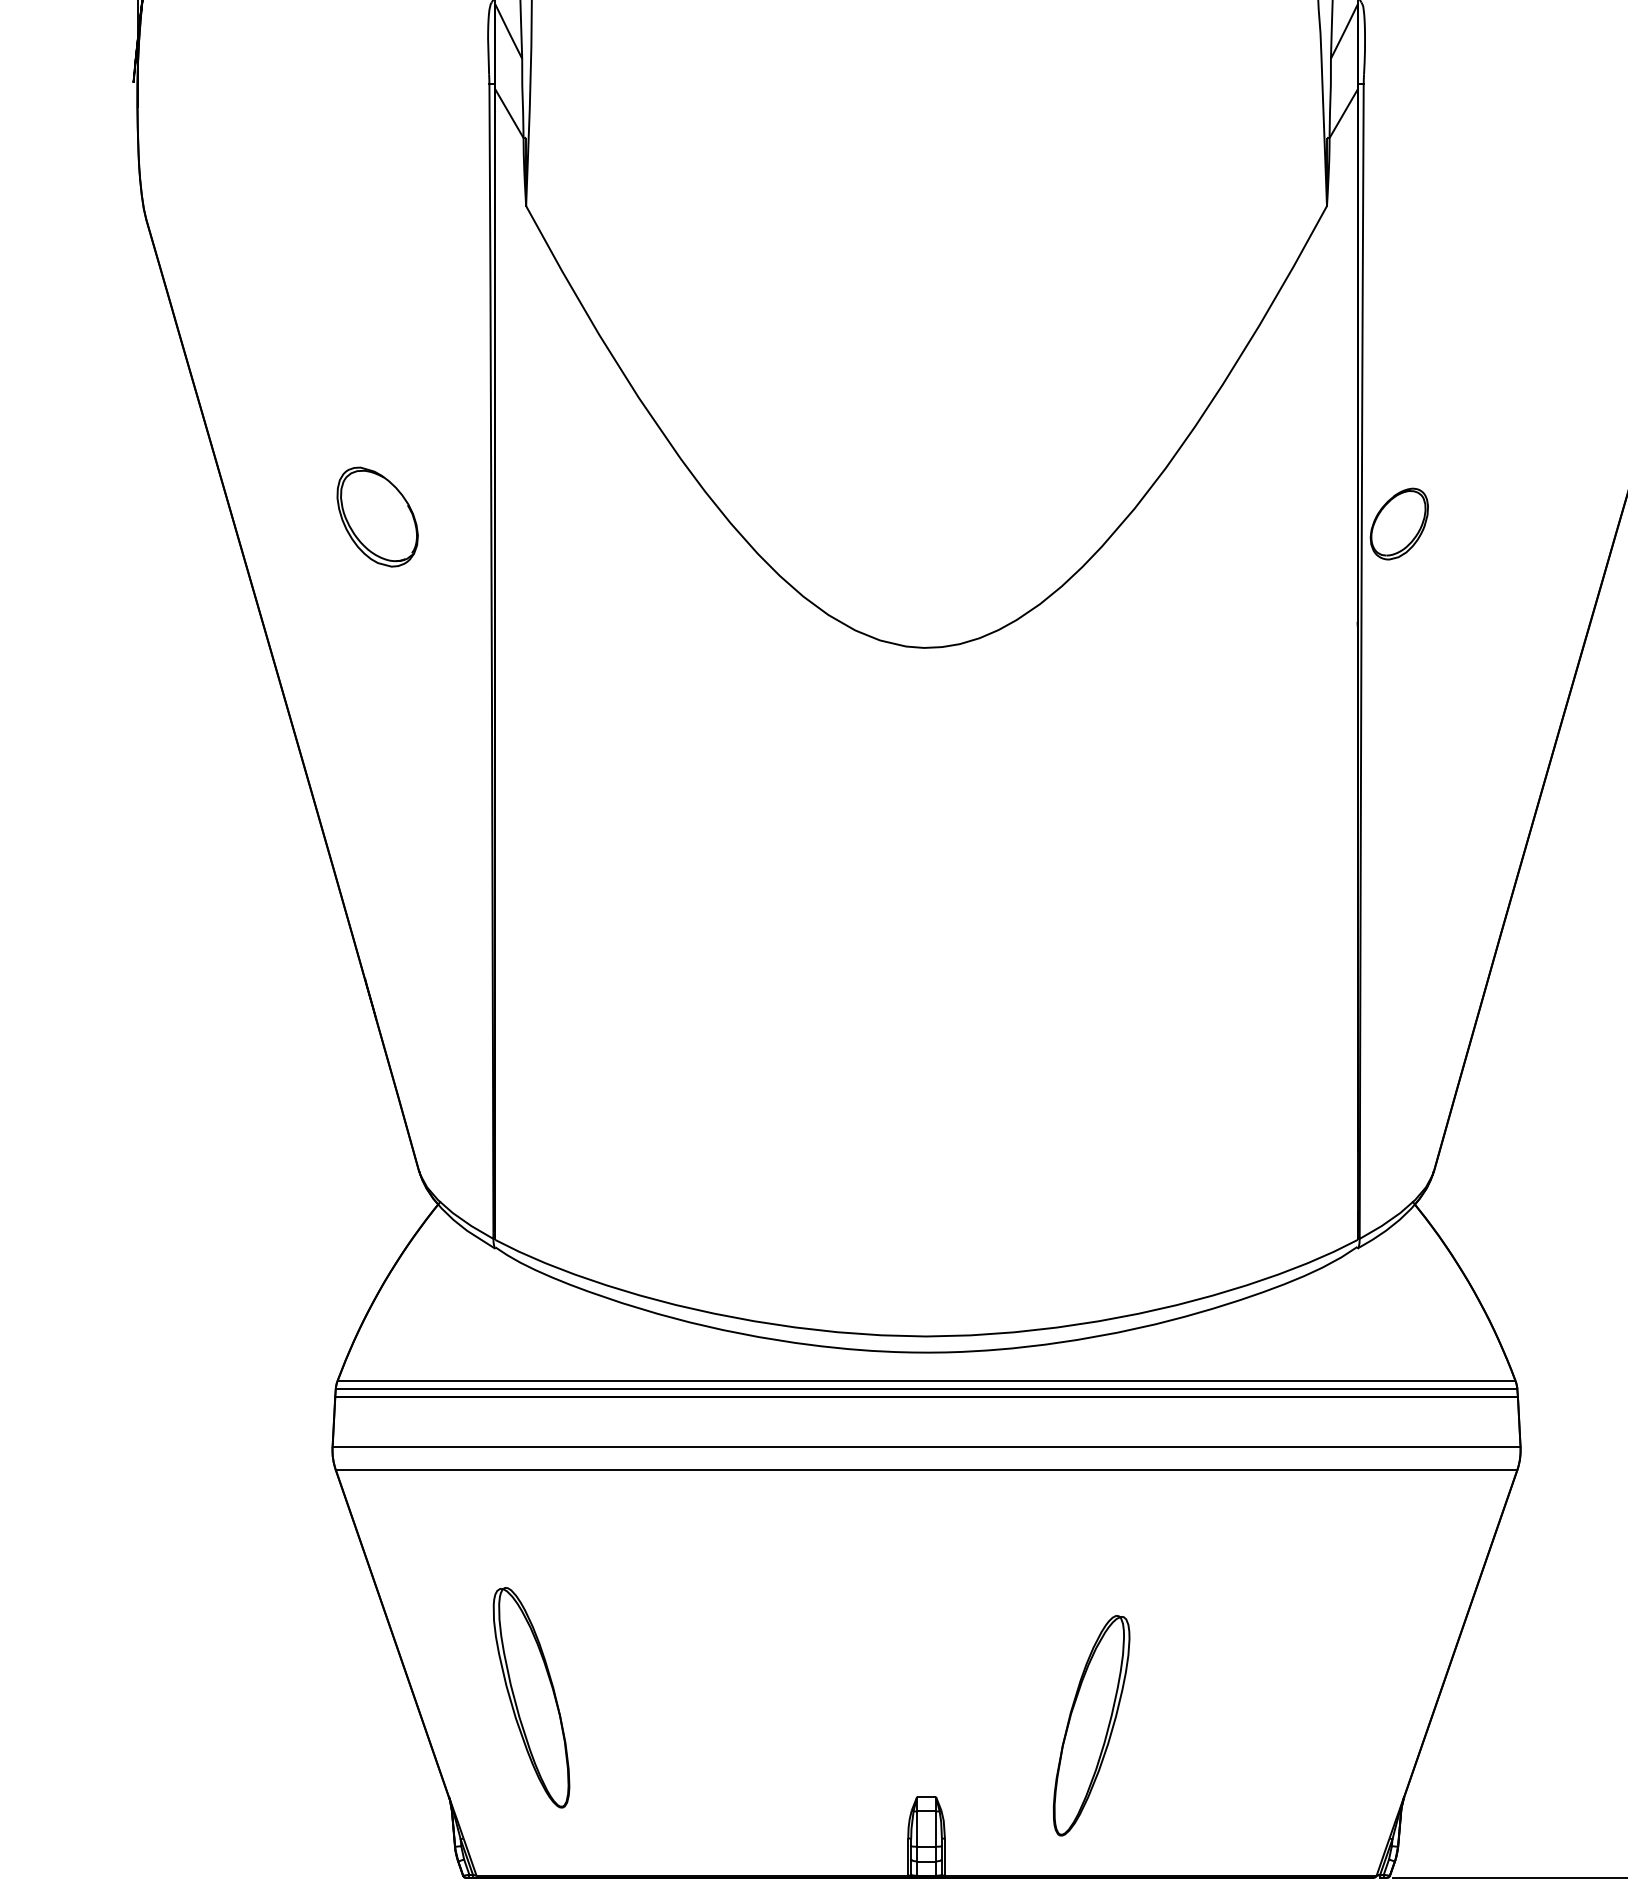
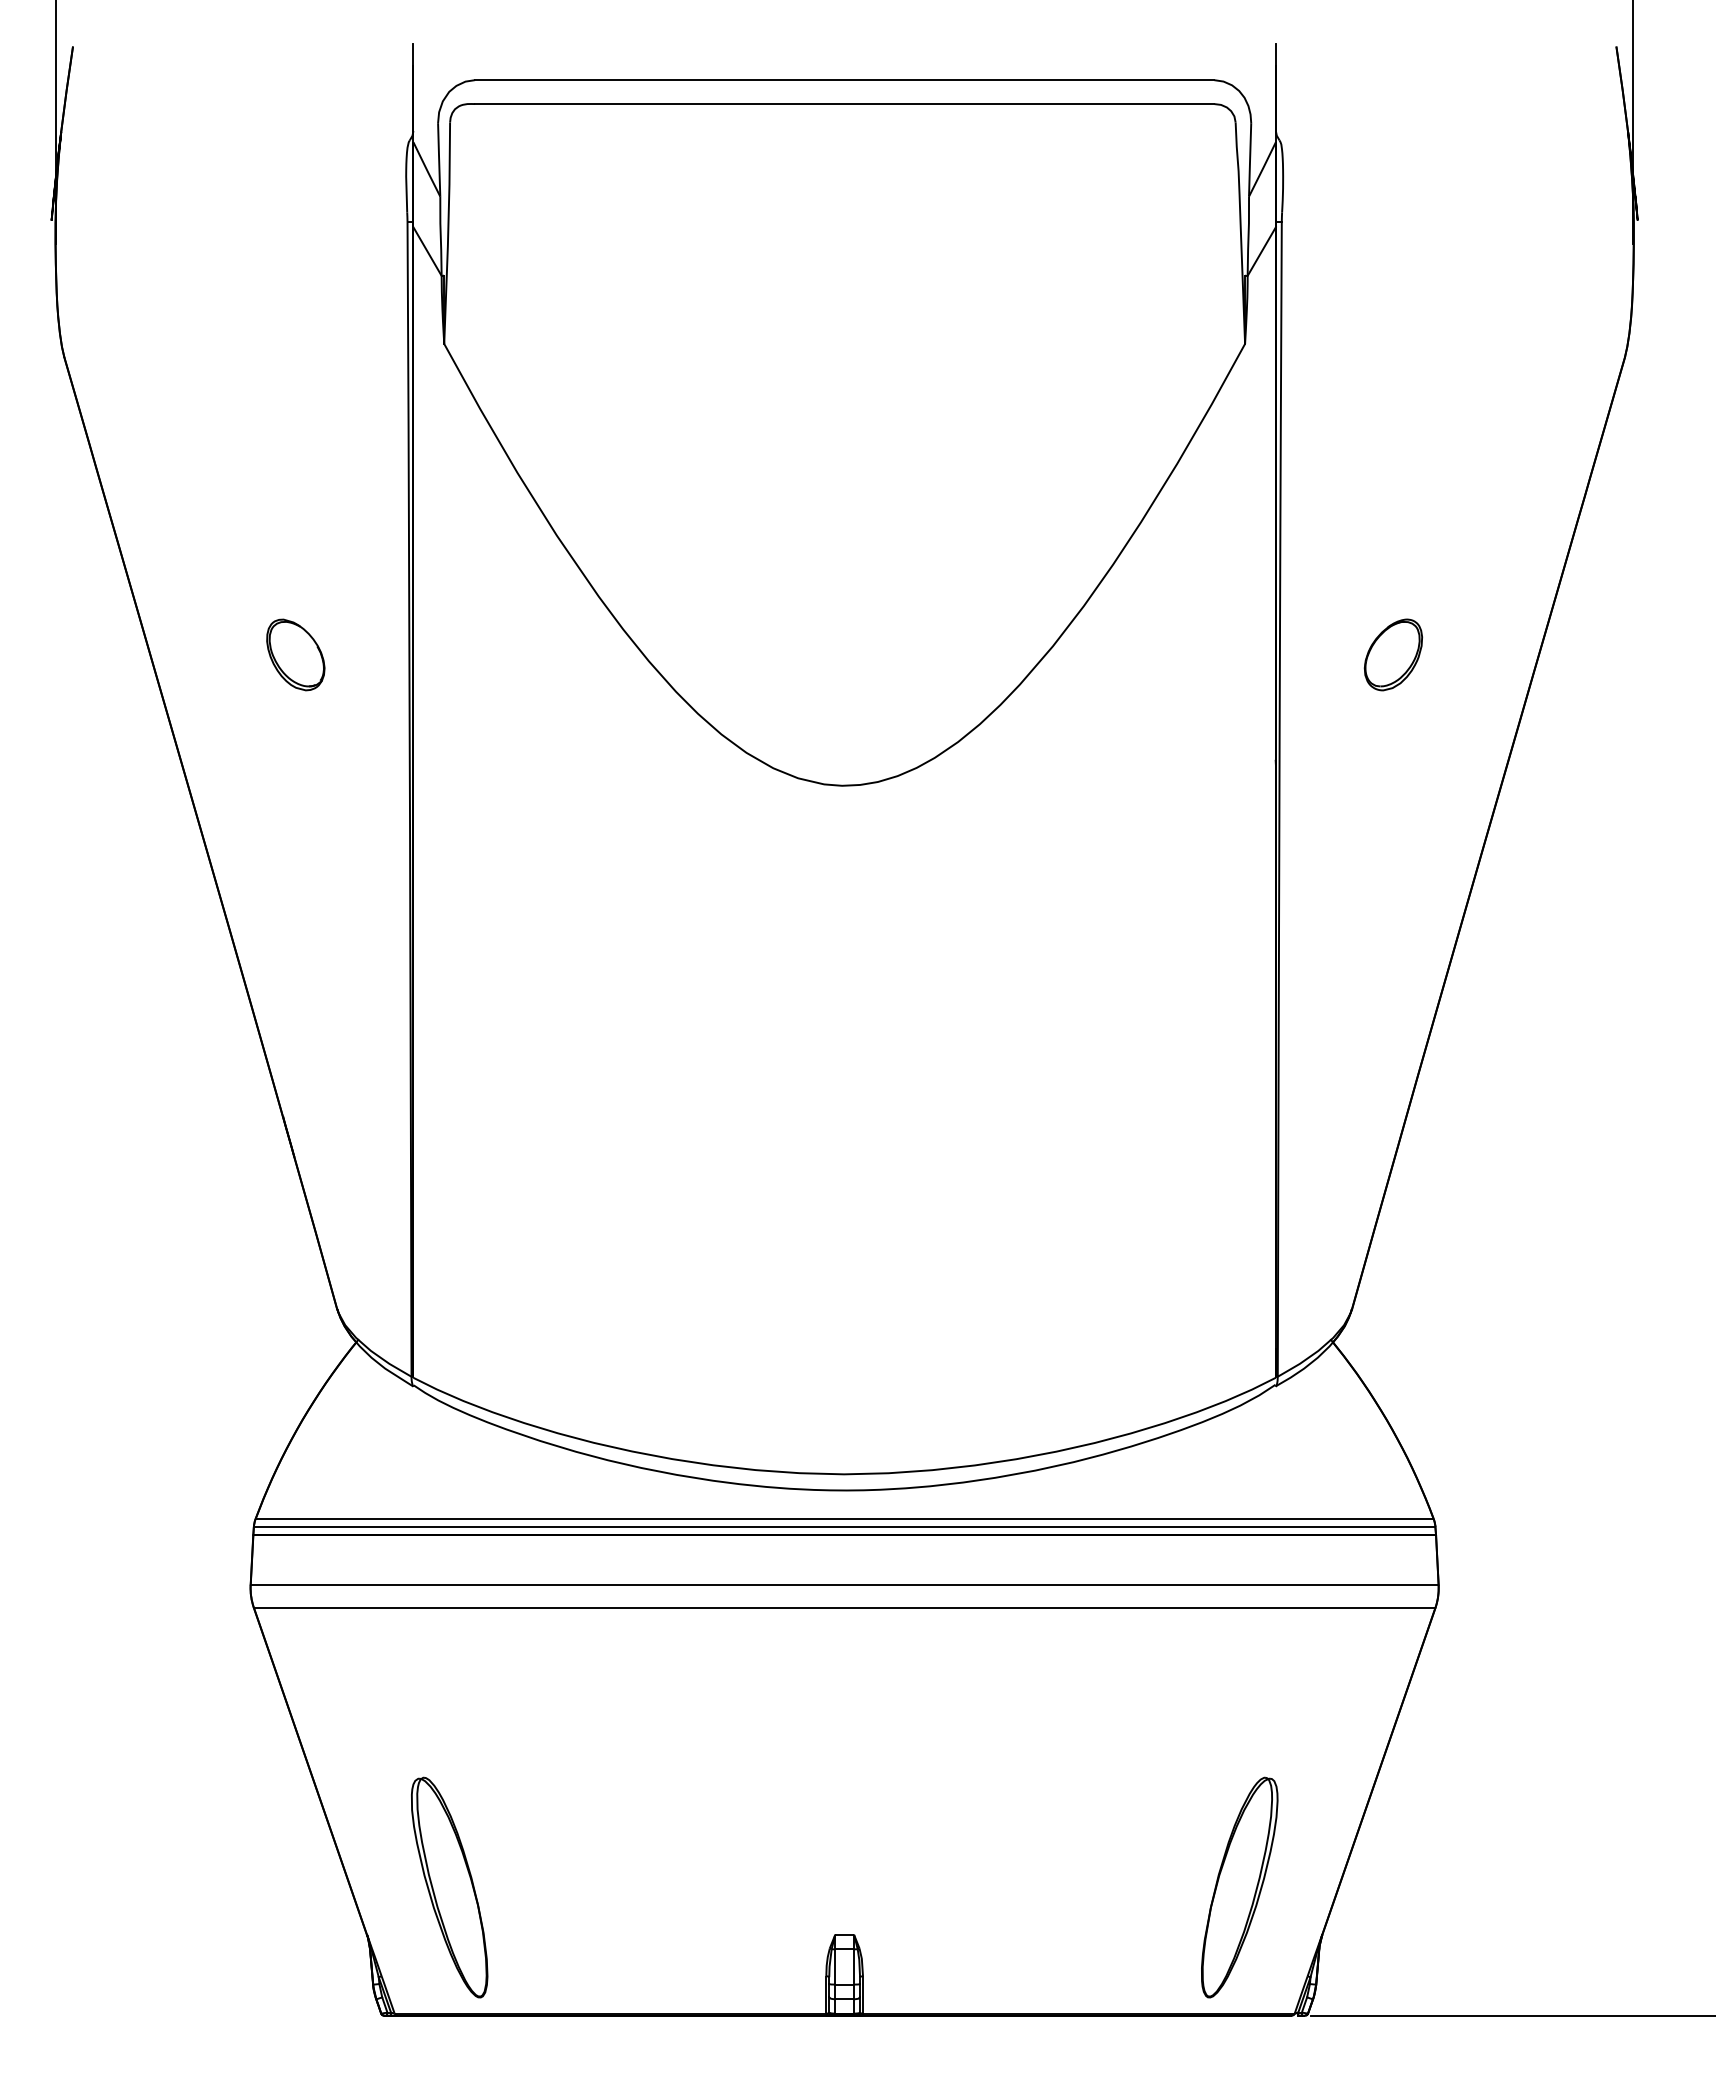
part: (377, 516) -> (295, 654), size x0.71
part: (1399, 523) -> (1393, 654), moved
part: (531, 1697) -> (449, 1887), moved
part: (1091, 1725) -> (1239, 1887), moved

